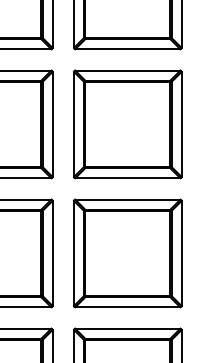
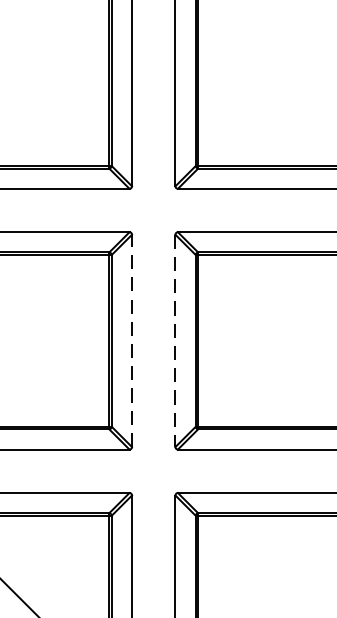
line: (52, 253) -> (131, 340), solid -> dashed
line: (74, 253) -> (176, 340), solid -> dashed

